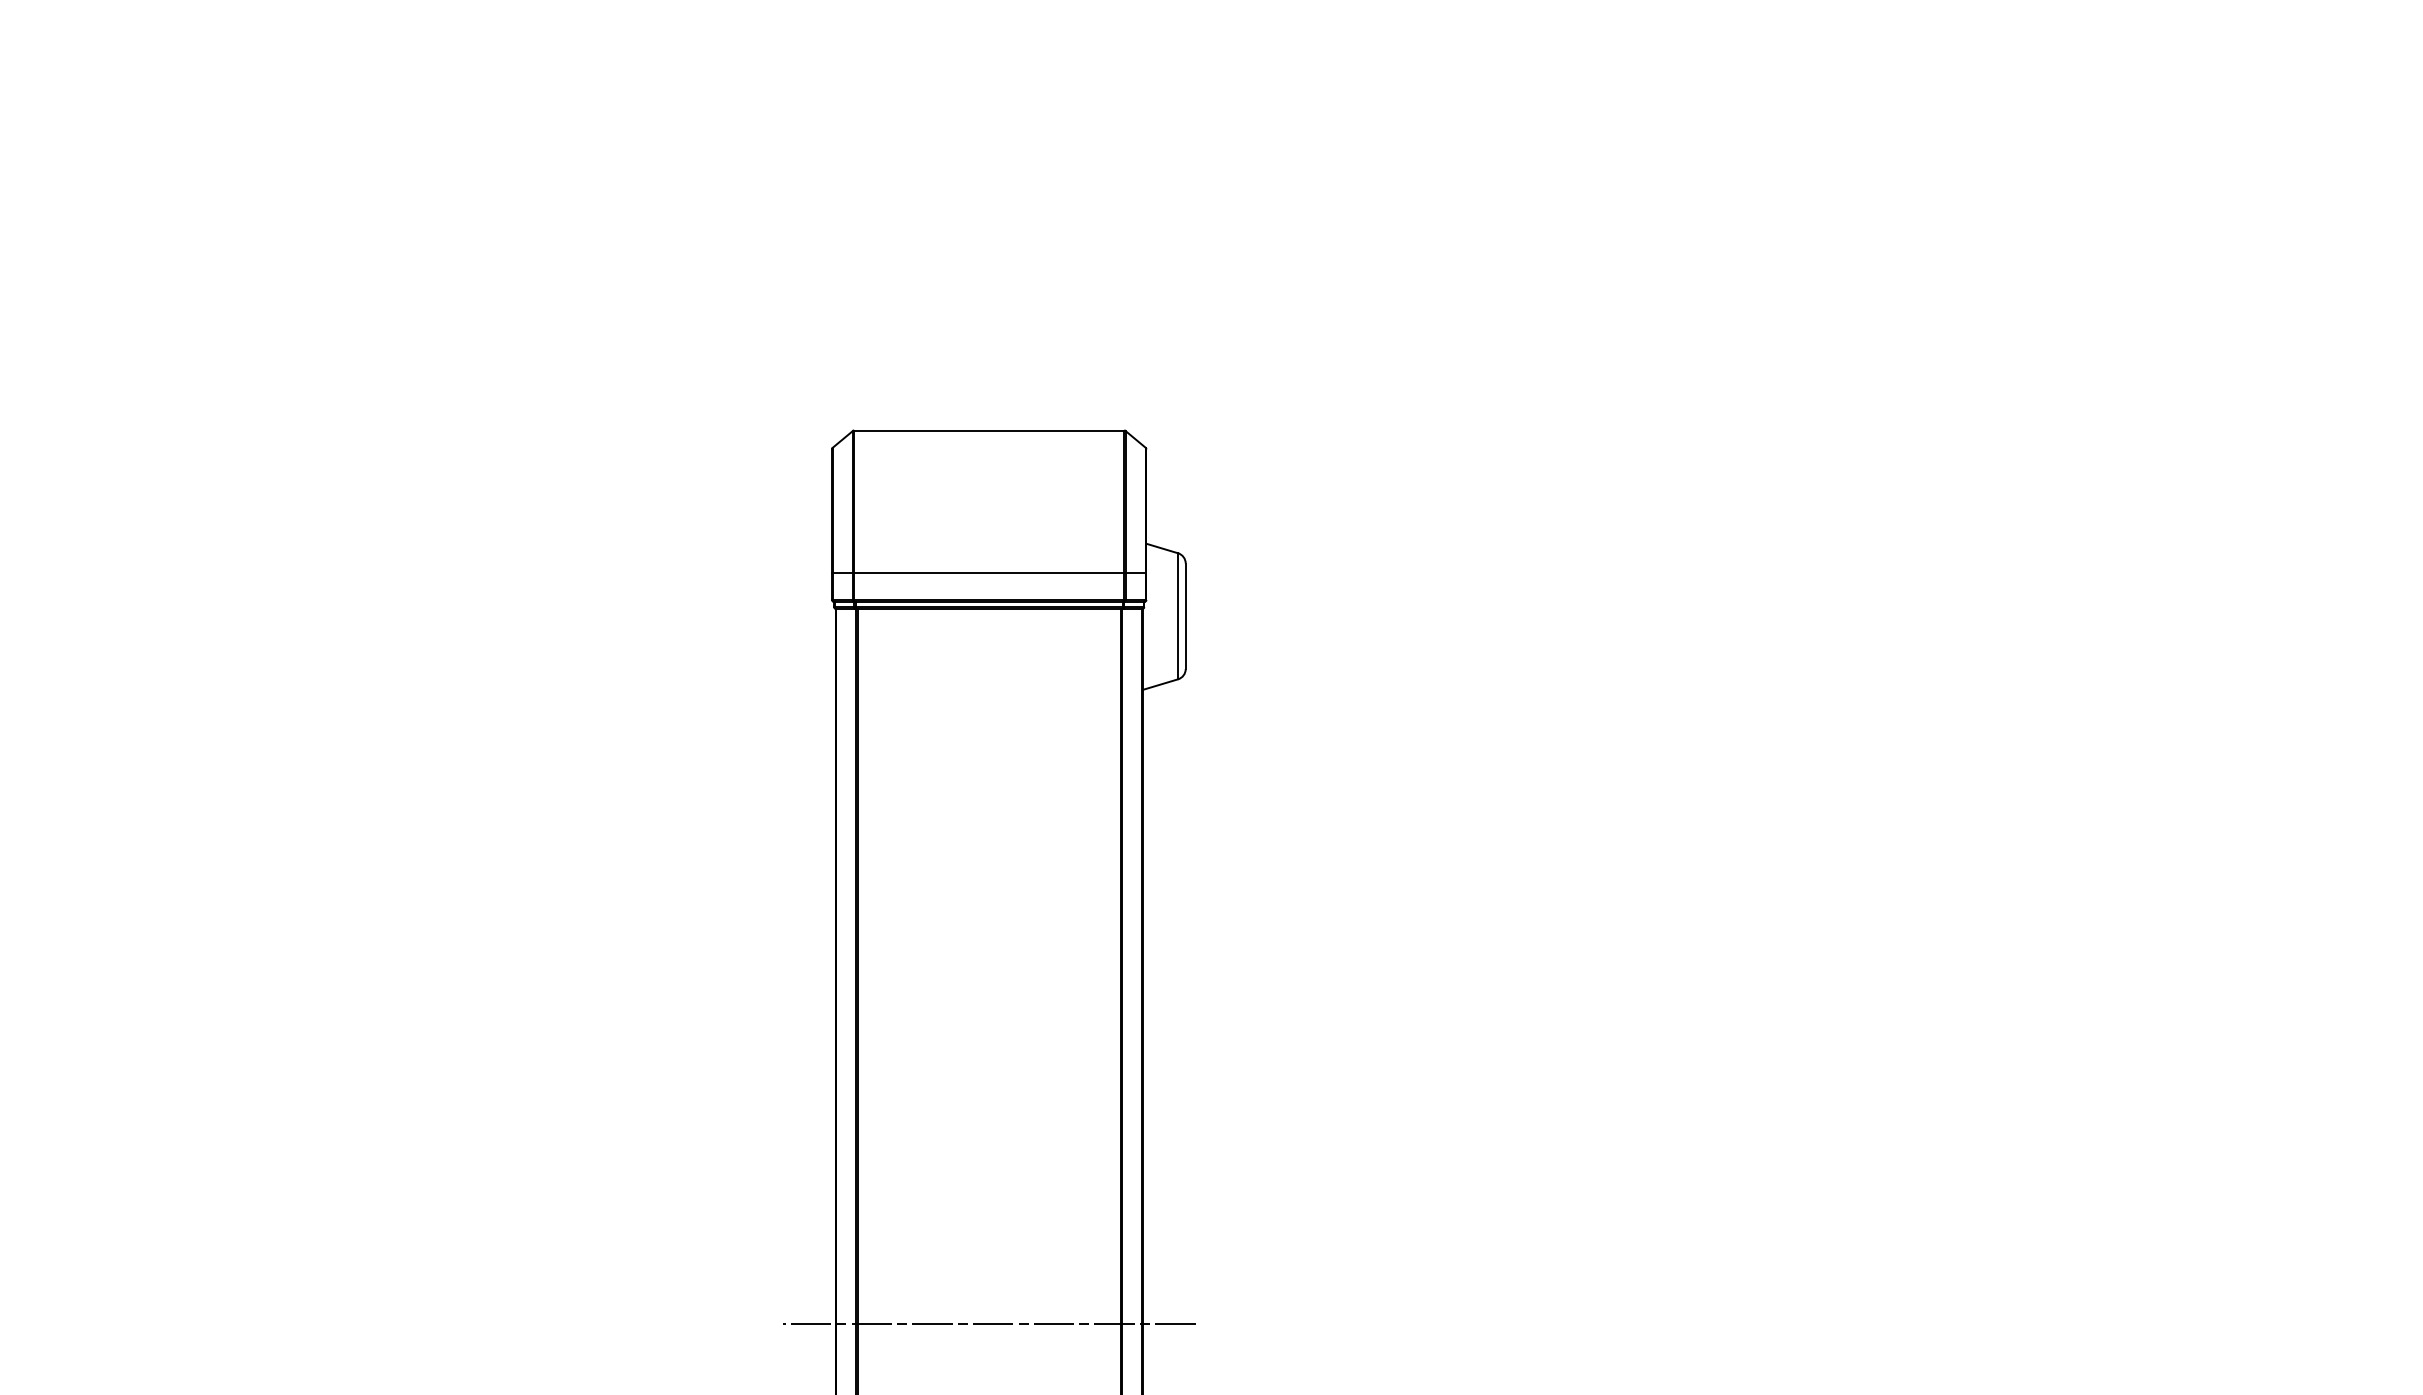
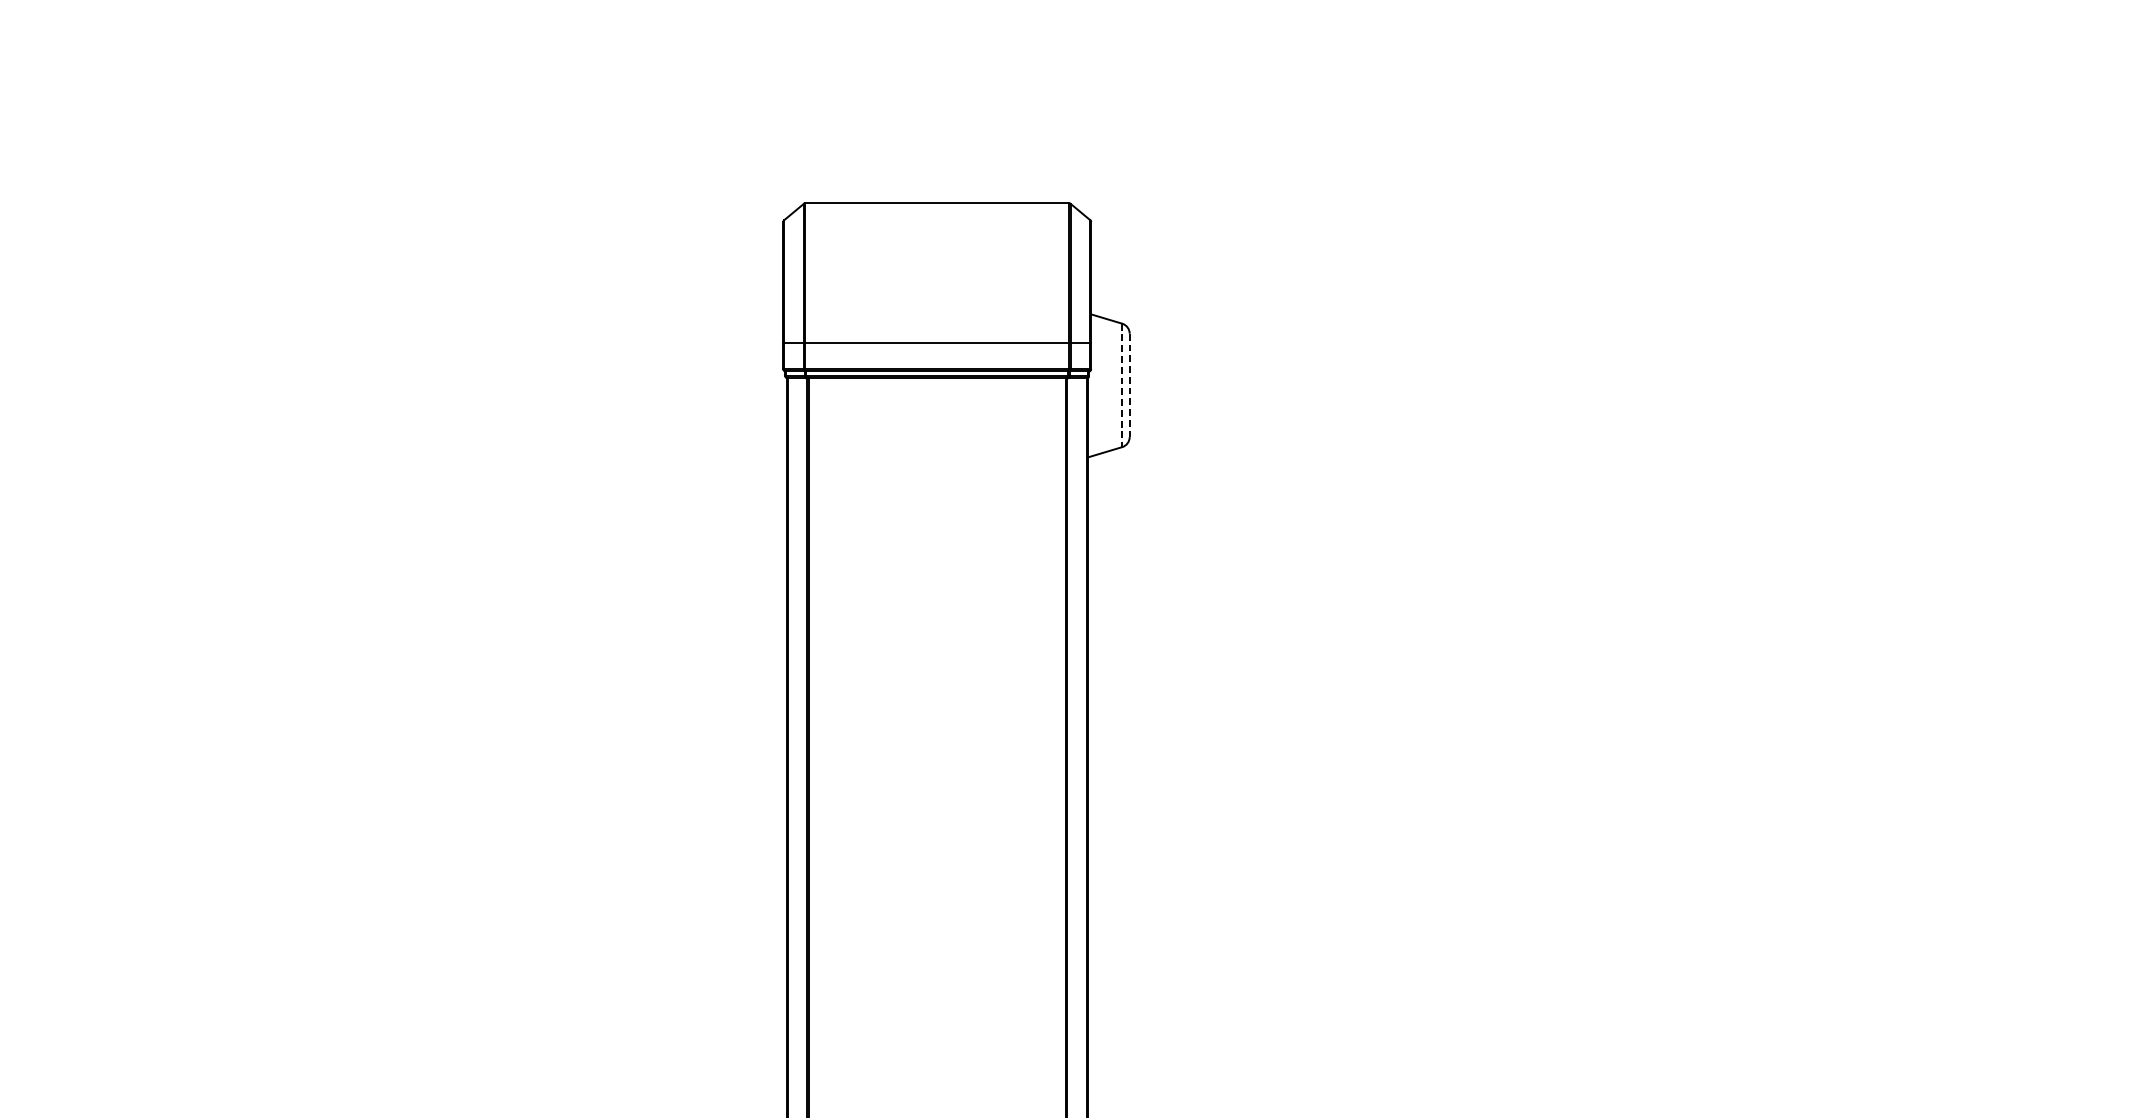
line: (1178, 616) -> (1122, 385), solid -> dashed
line: (1185, 616) -> (1129, 385), solid -> dashed
line: (988, 1323) -> (936, 1077), removed

